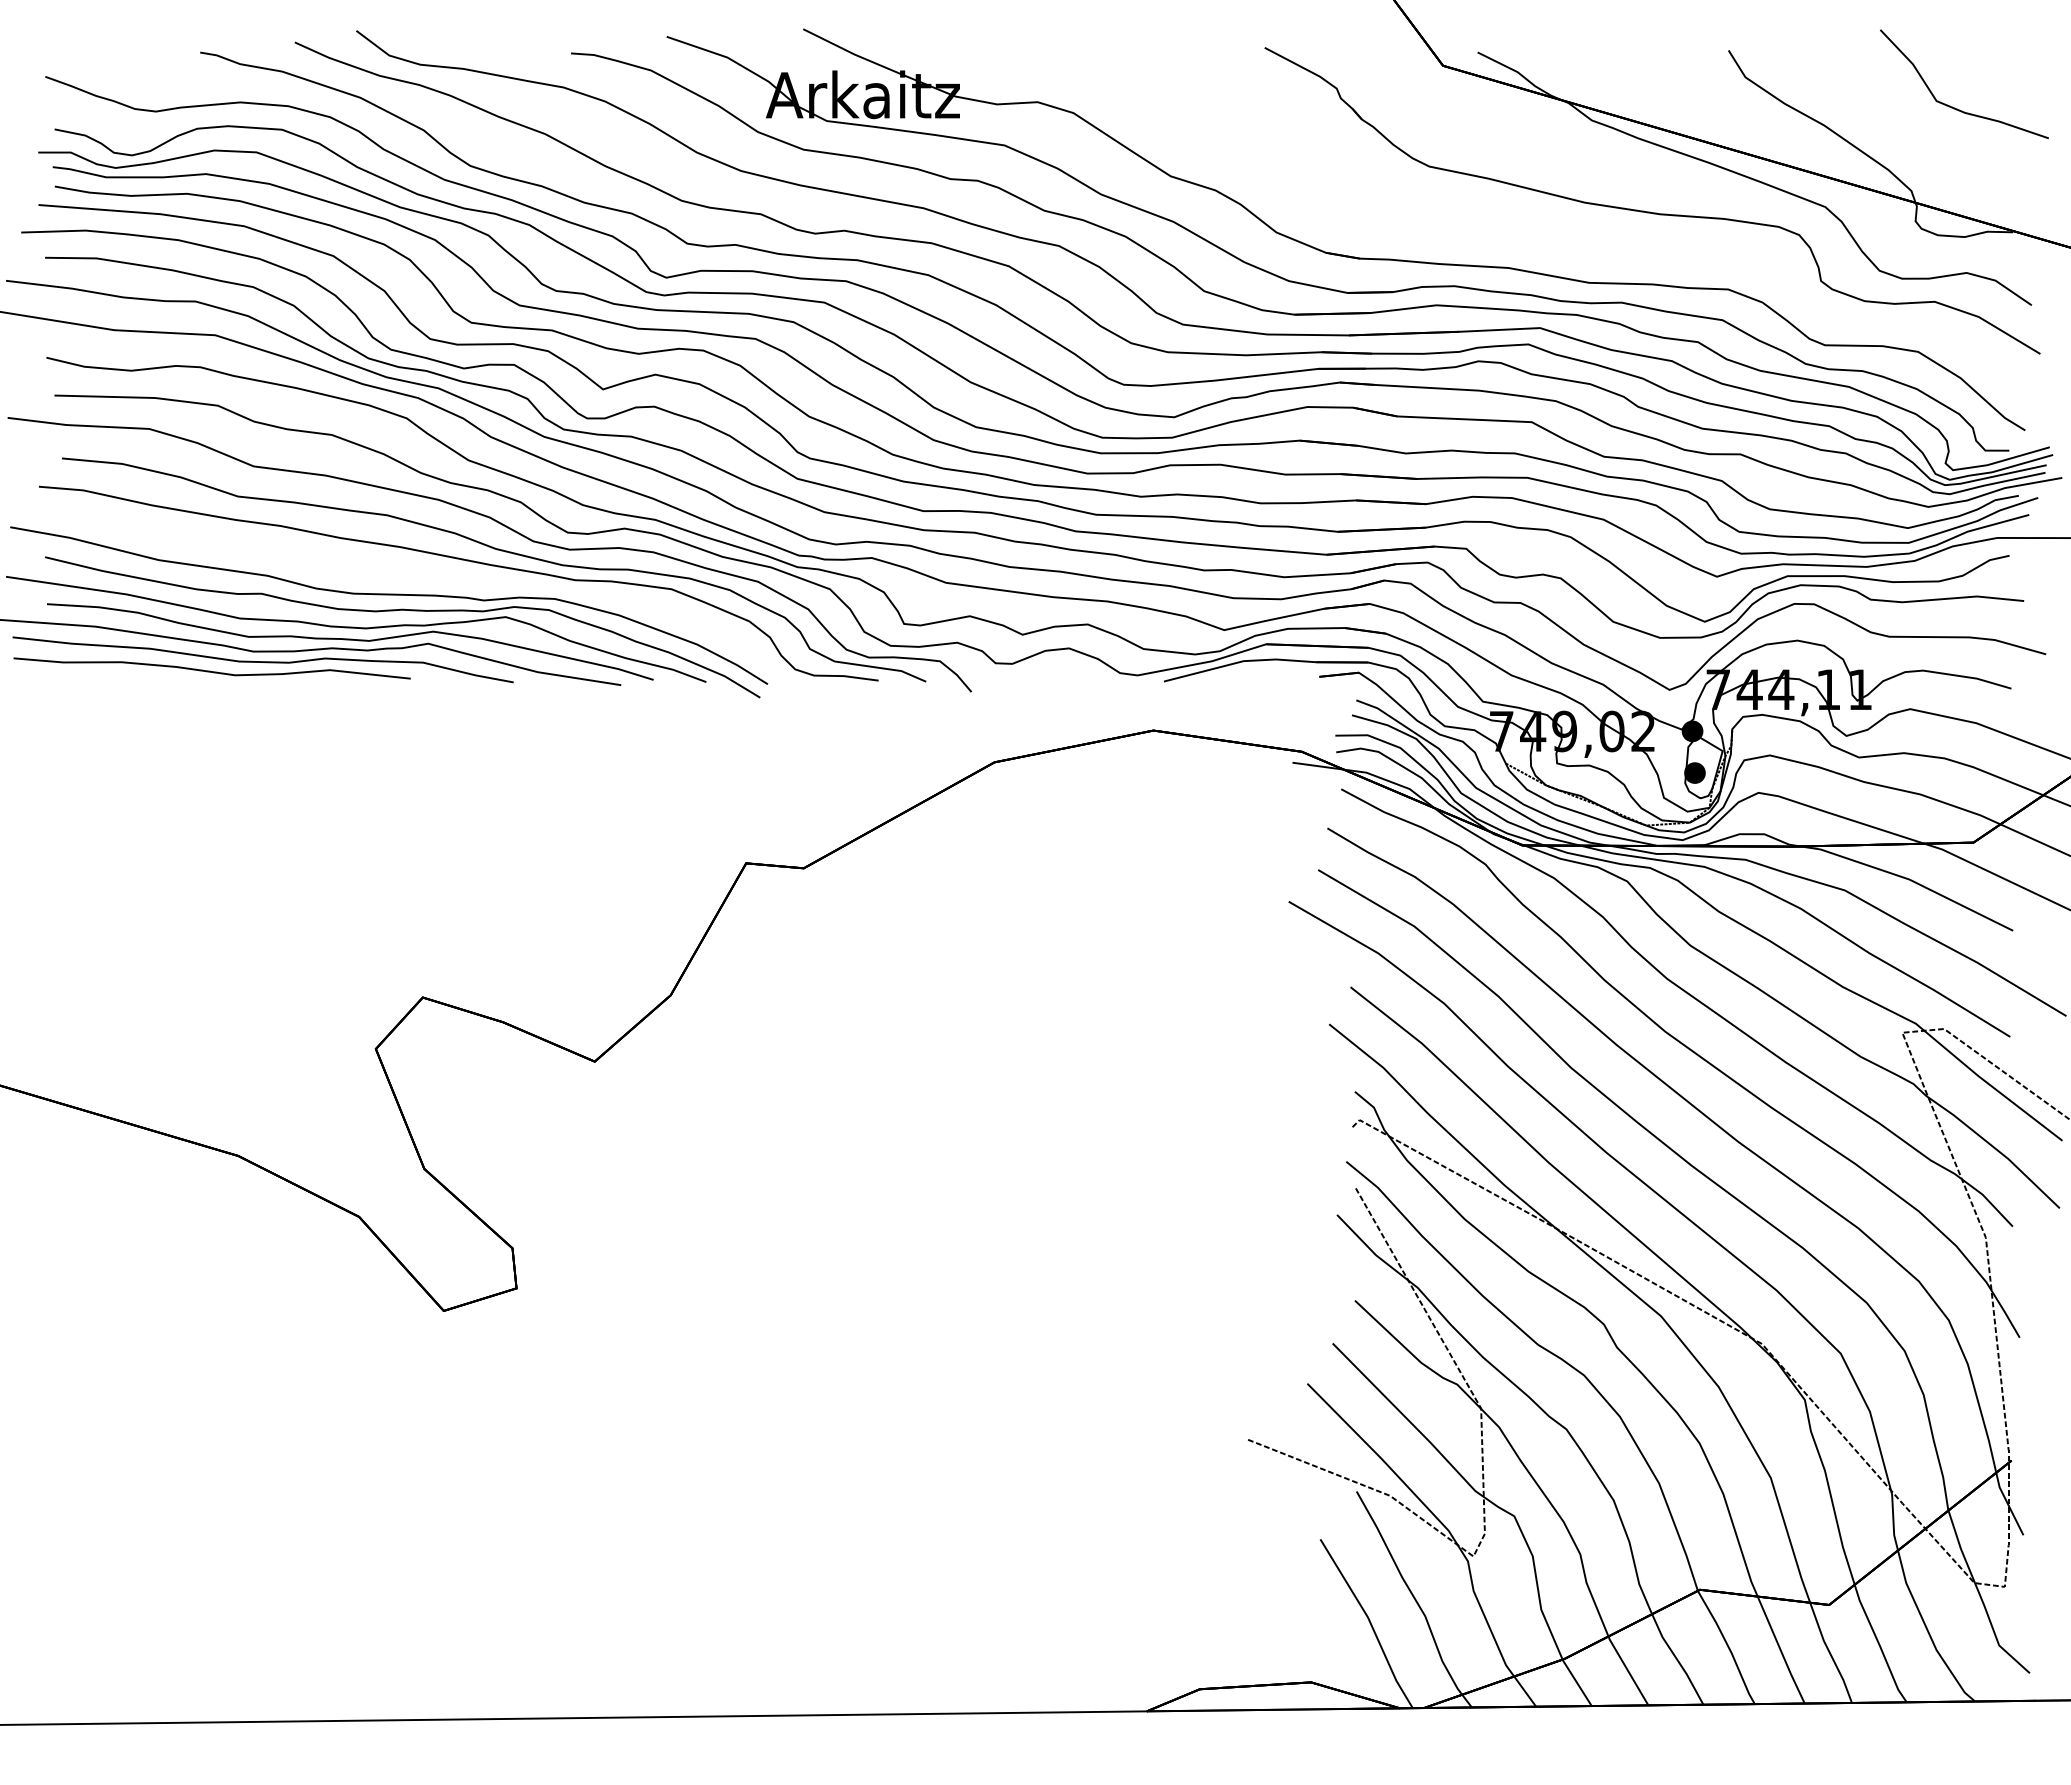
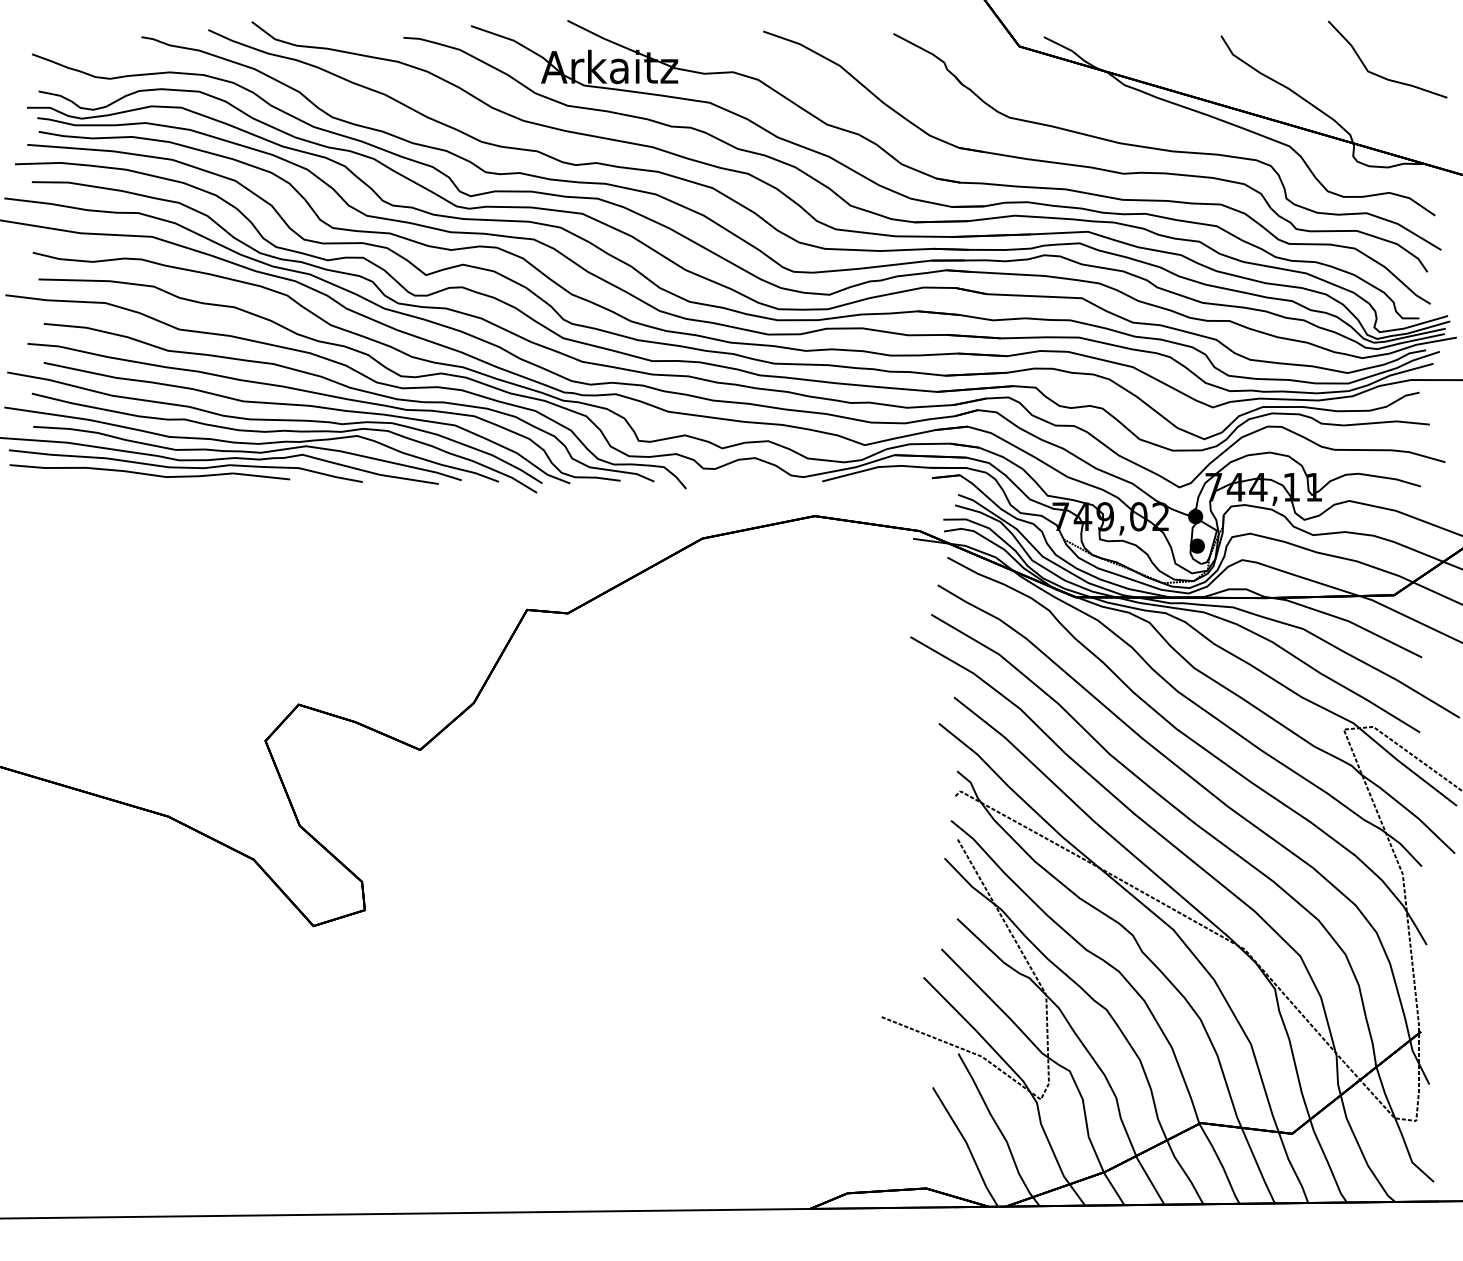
part: (1548, 236) -> (1093, 167), added
part: (434, 575) -> (306, 406), added

